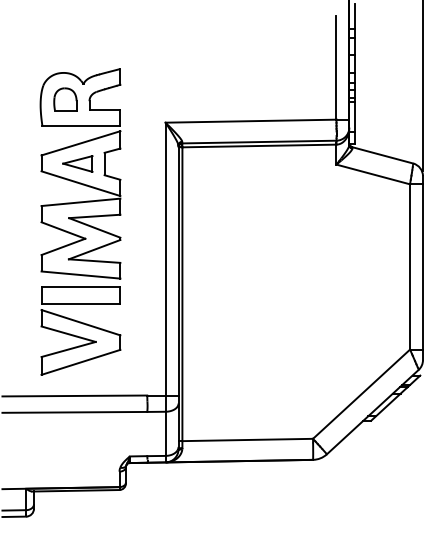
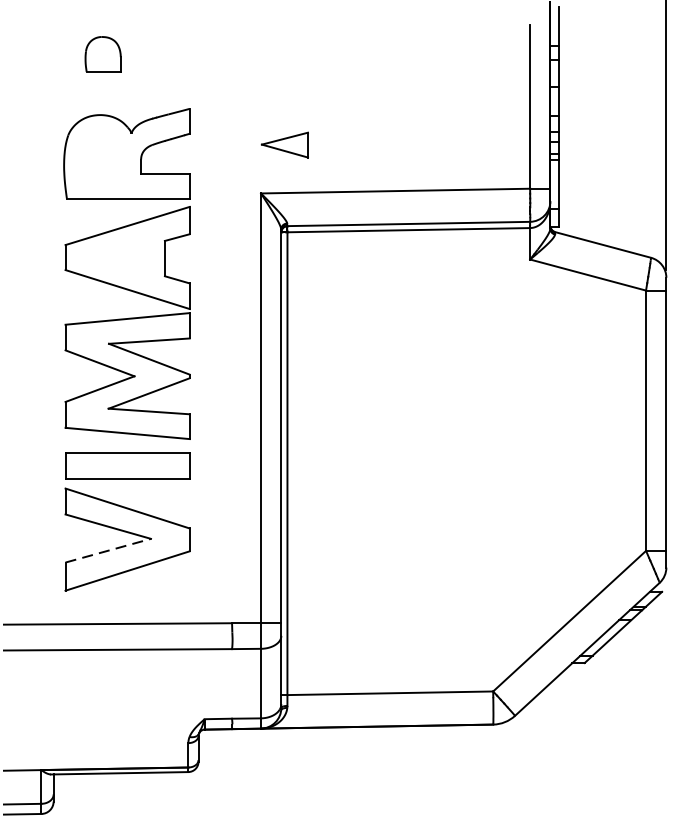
part: (65, 99) -> (103, 54), moved
part: (77, 163) -> (284, 144), moved
line: (69, 349) -> (109, 550), solid -> dashed

